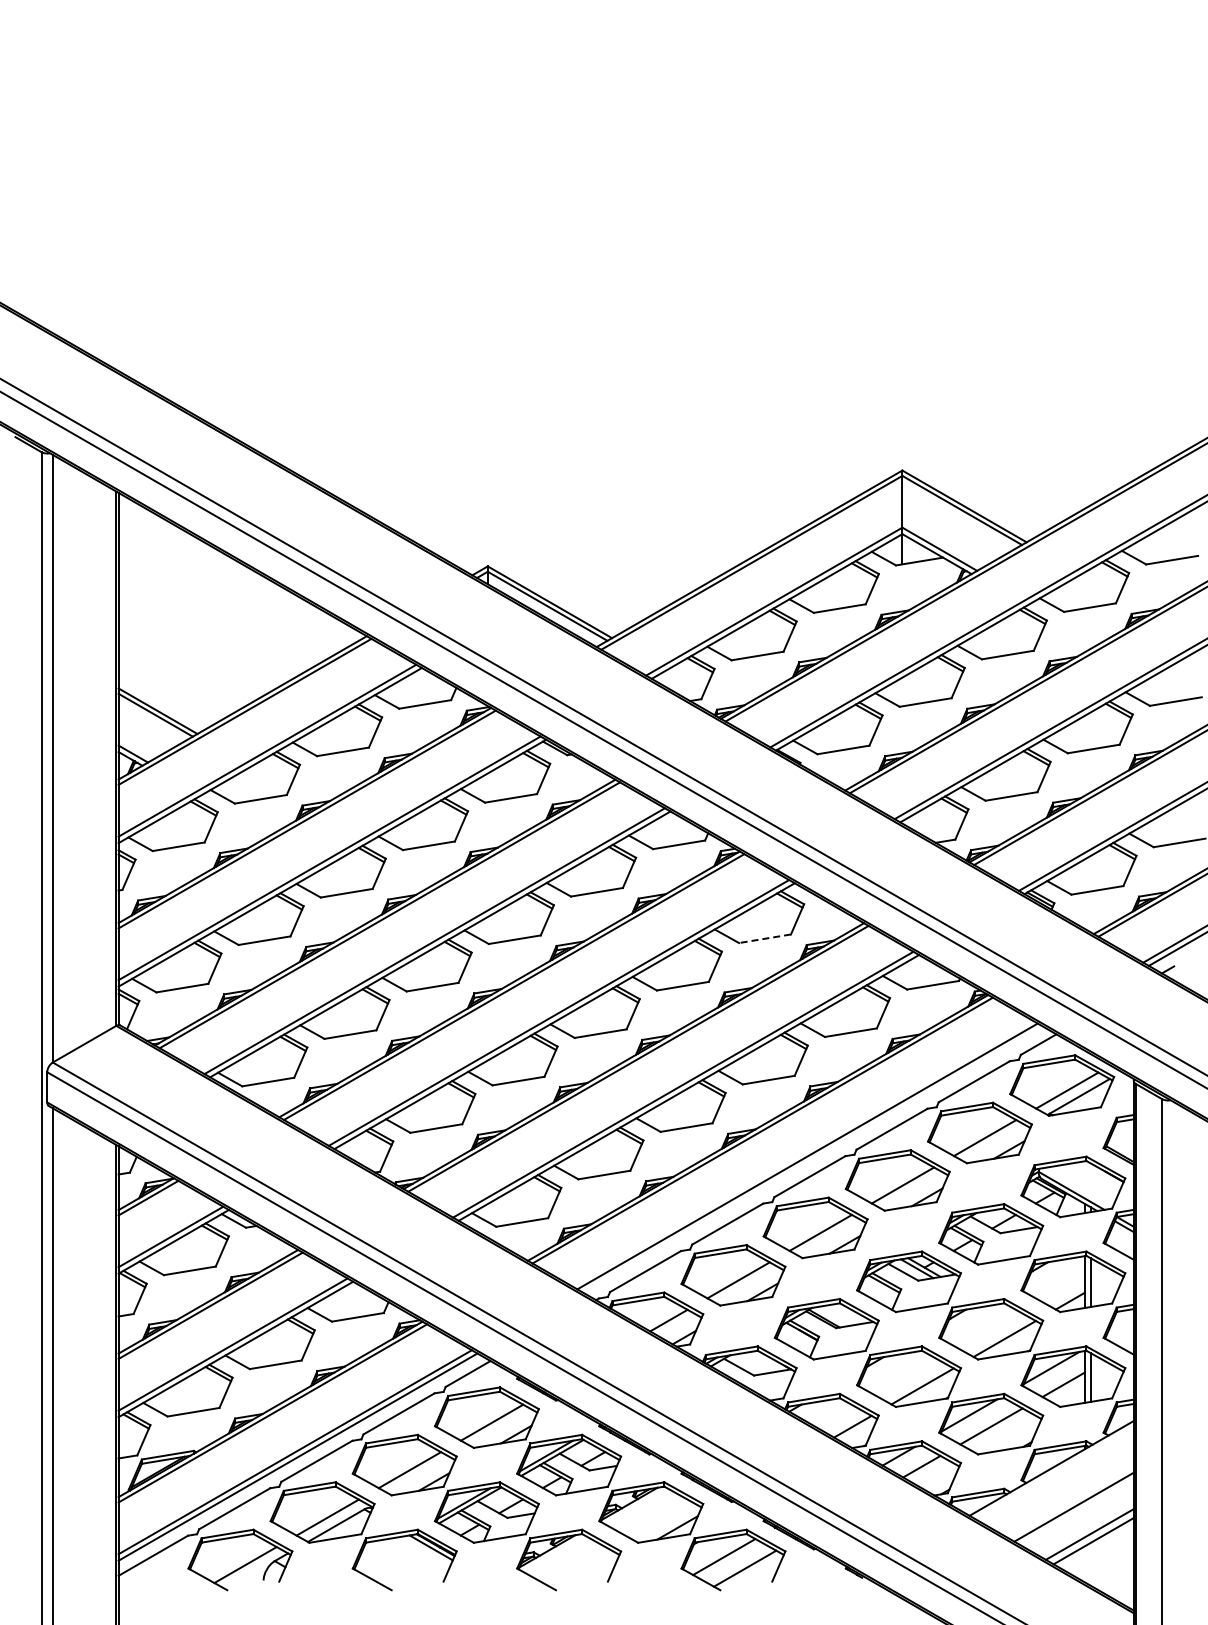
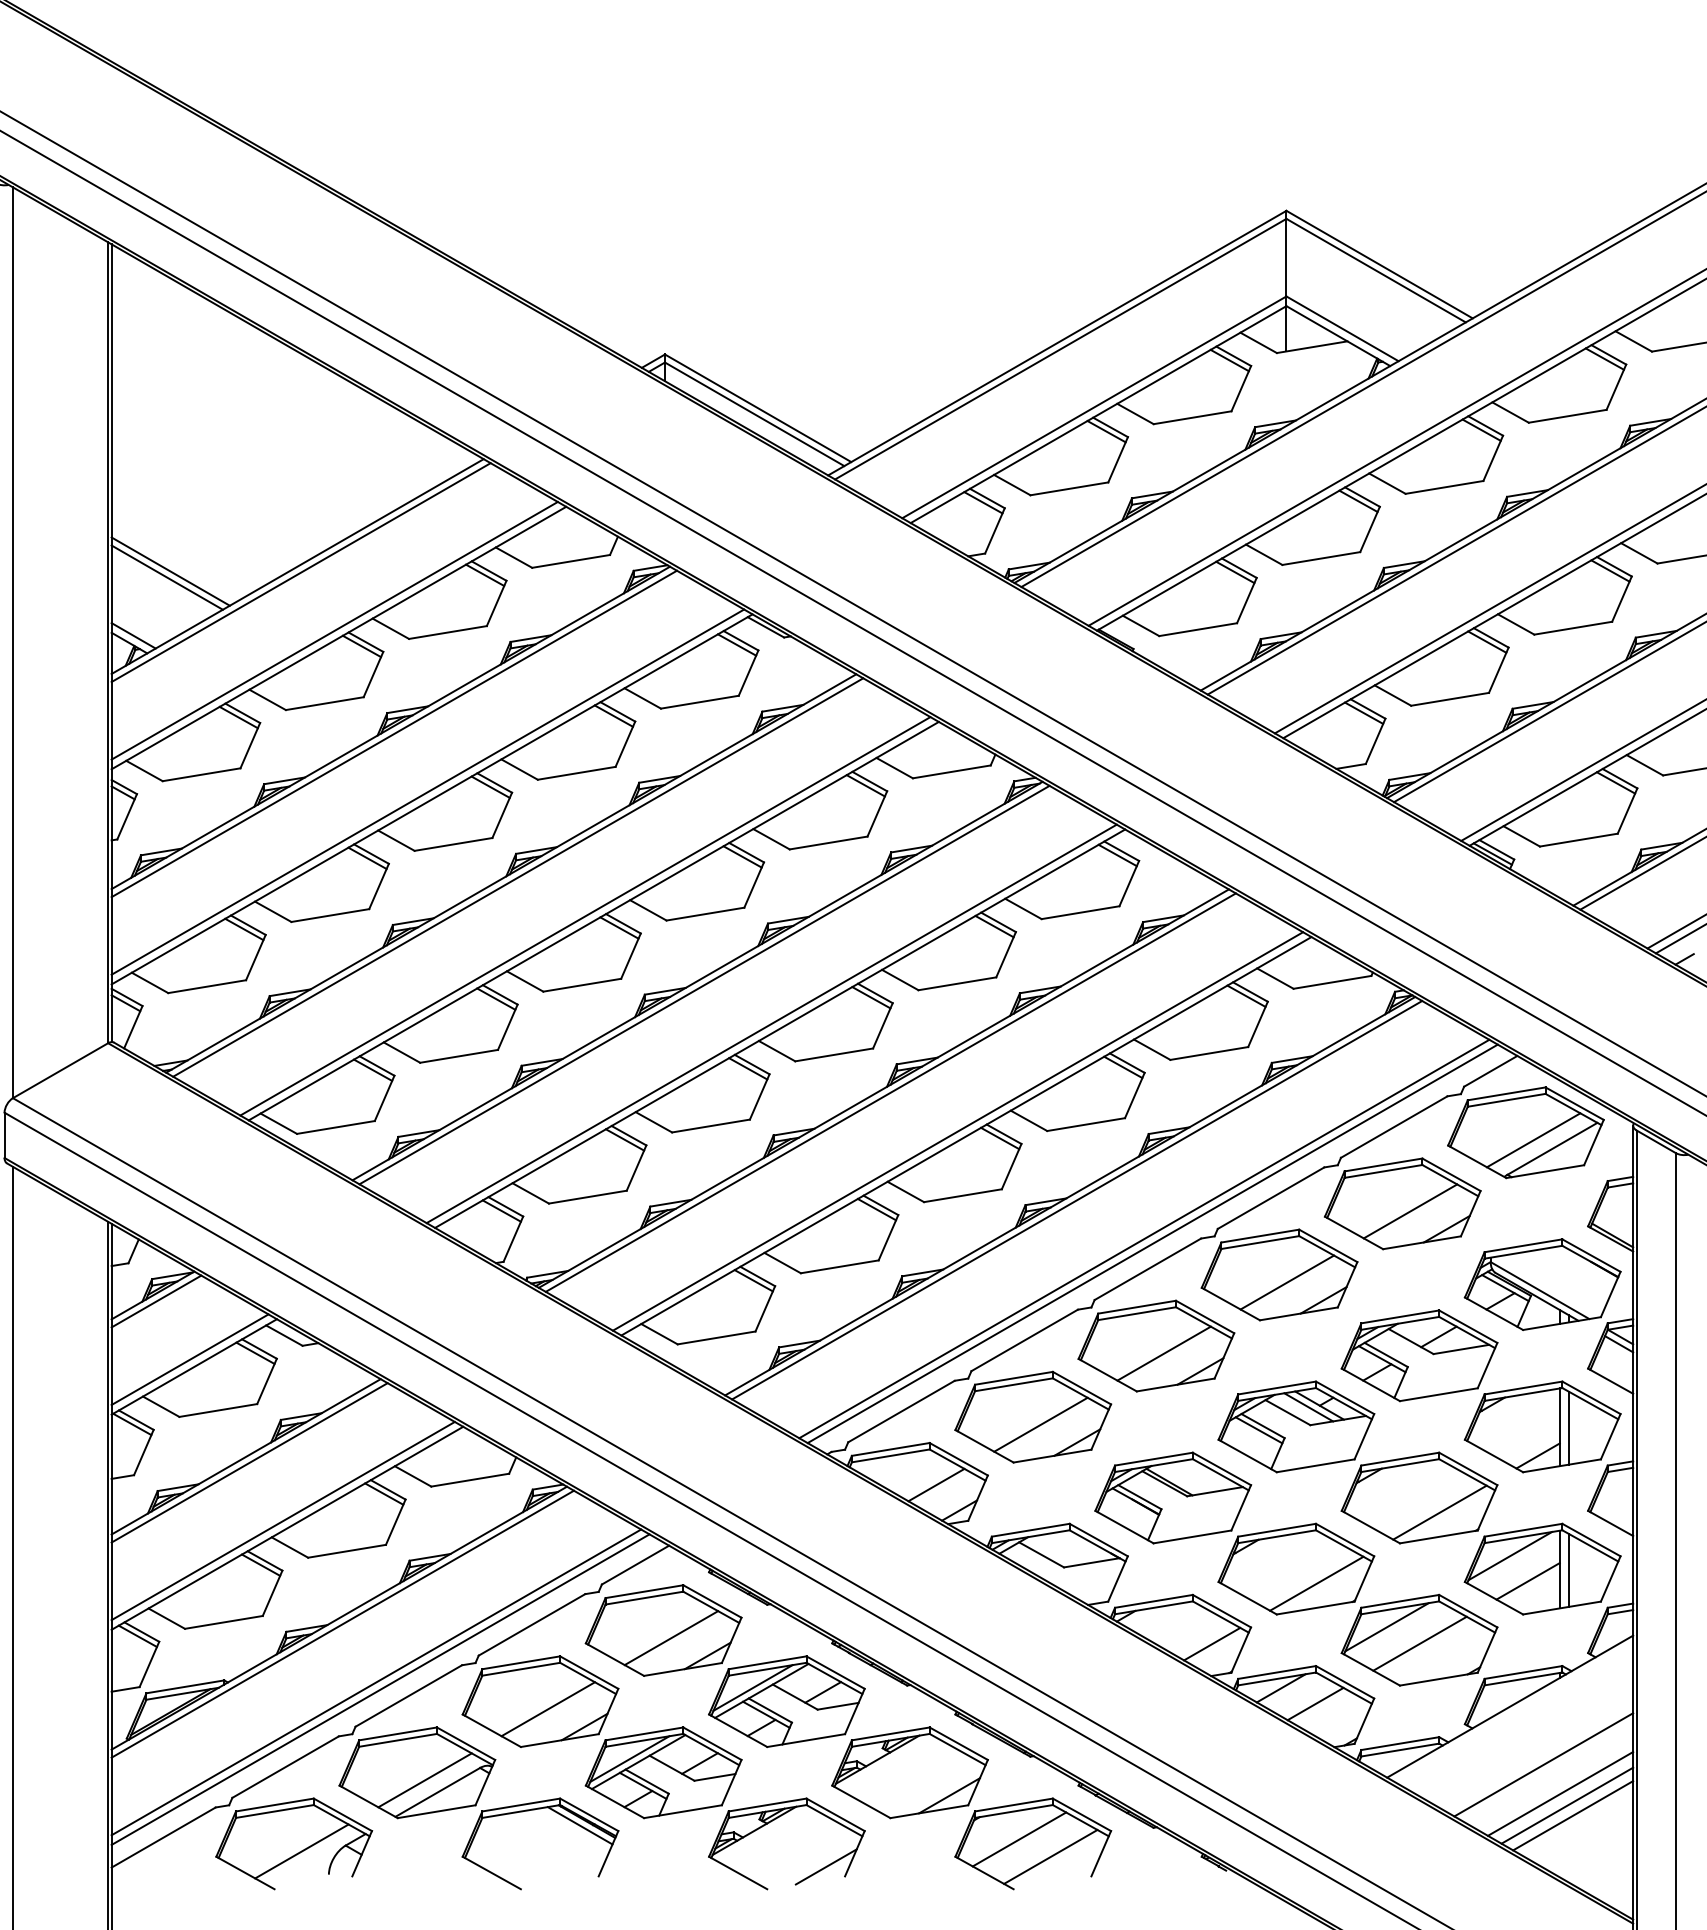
line: (764, 938) -> (1079, 912), dashed -> solid
line: (813, 1159) -> (1153, 1243), added
line: (1084, 1526) -> (1559, 1793), added
line: (595, 1575) -> (826, 1867), added

